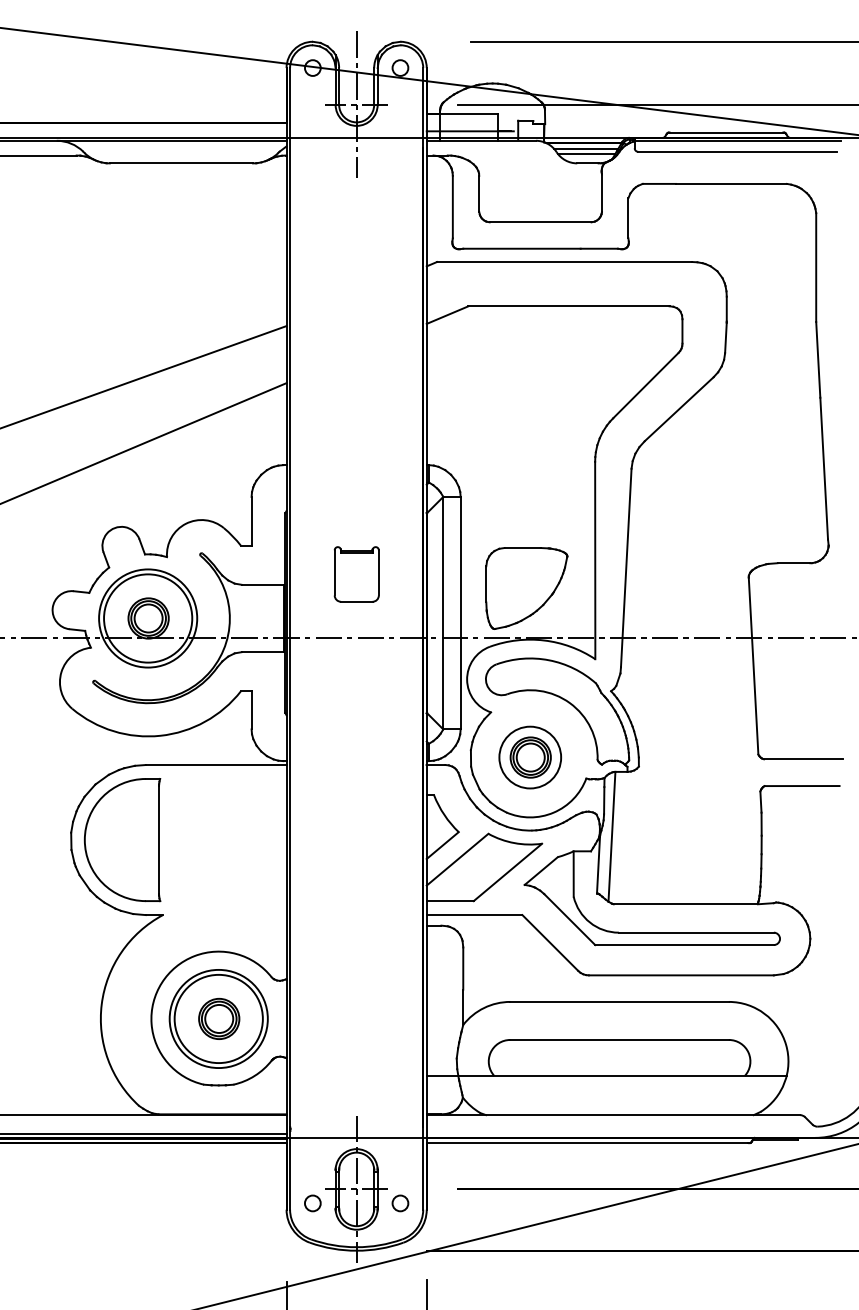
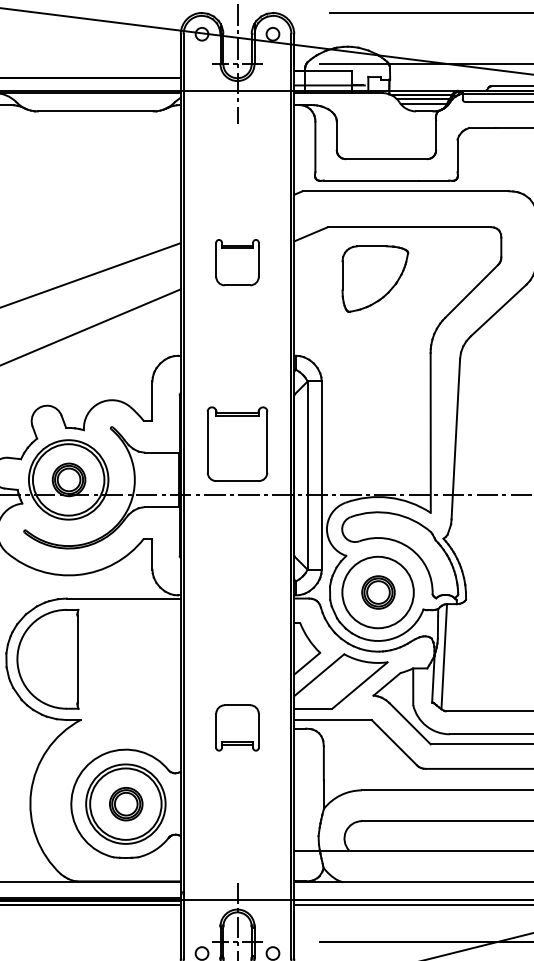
part: (356, 350) -> (237, 262), added
part: (356, 574) -> (237, 444), size x1.67
part: (526, 588) -> (375, 279), moved
circle: (530, 757) -> (378, 592), size x1.43
part: (356, 924) -> (237, 727), added

